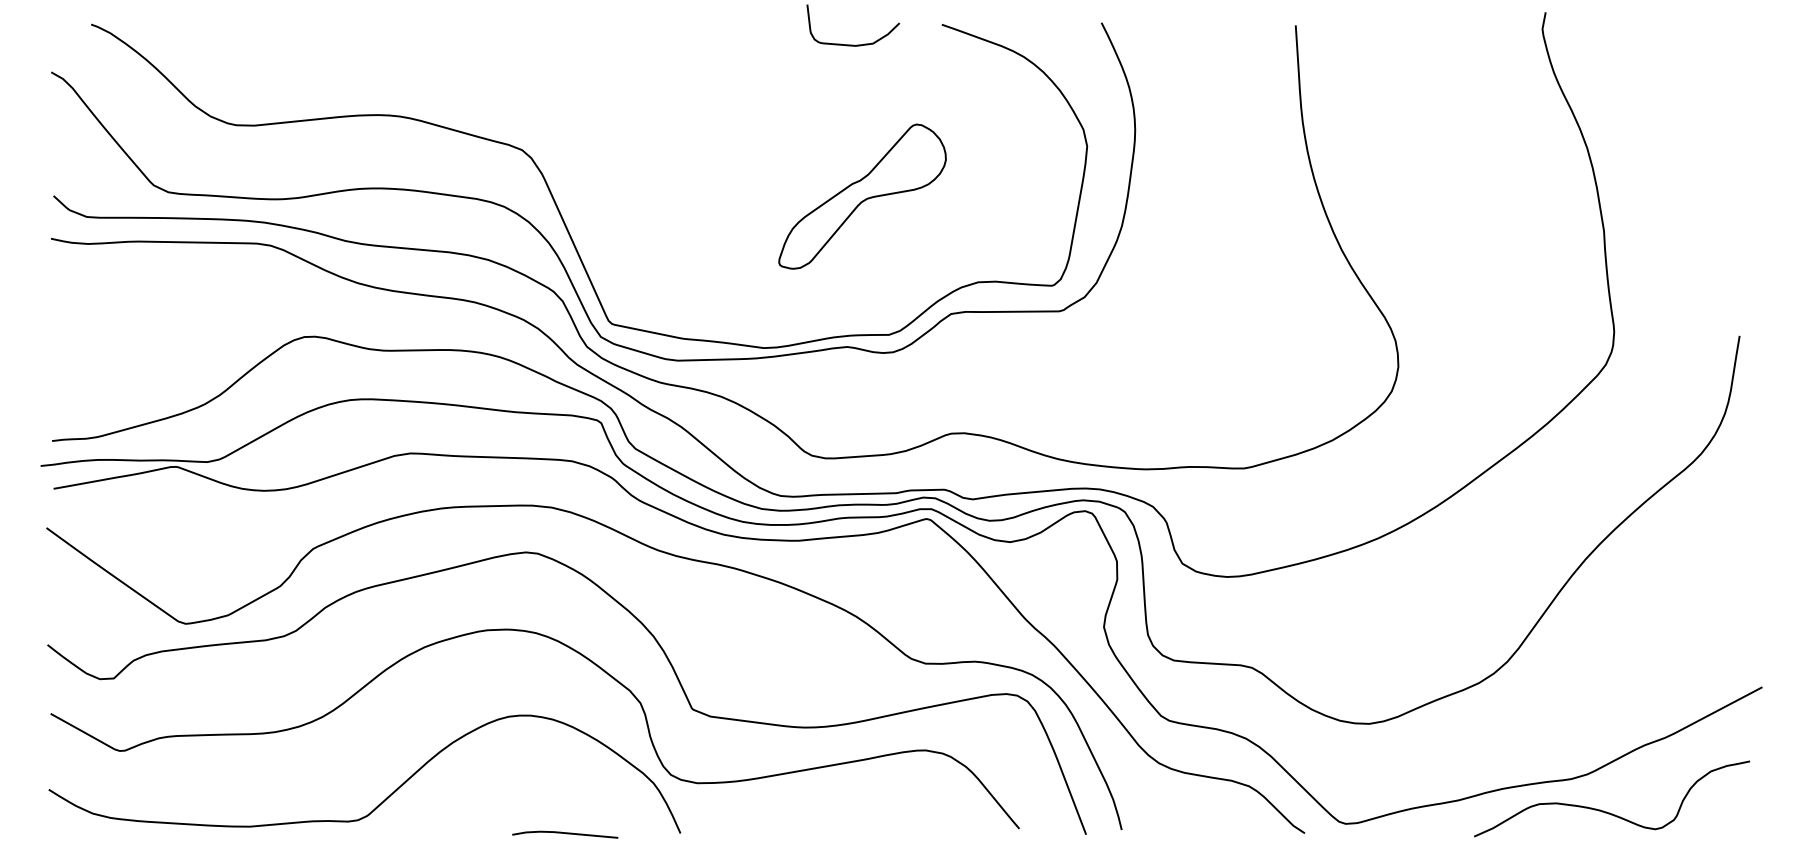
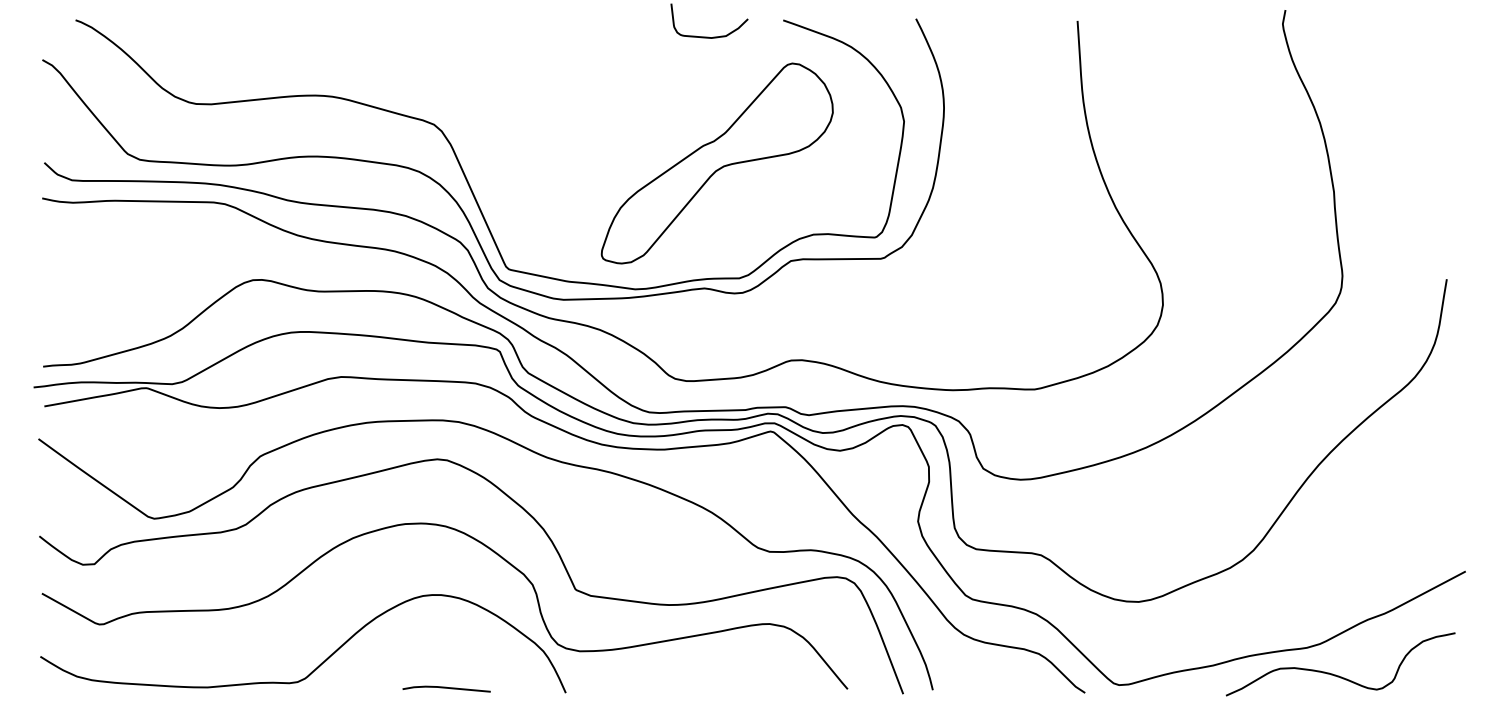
part: (862, 196) -> (717, 163), size x1.67
line: (565, 833) -> (446, 688), moved

